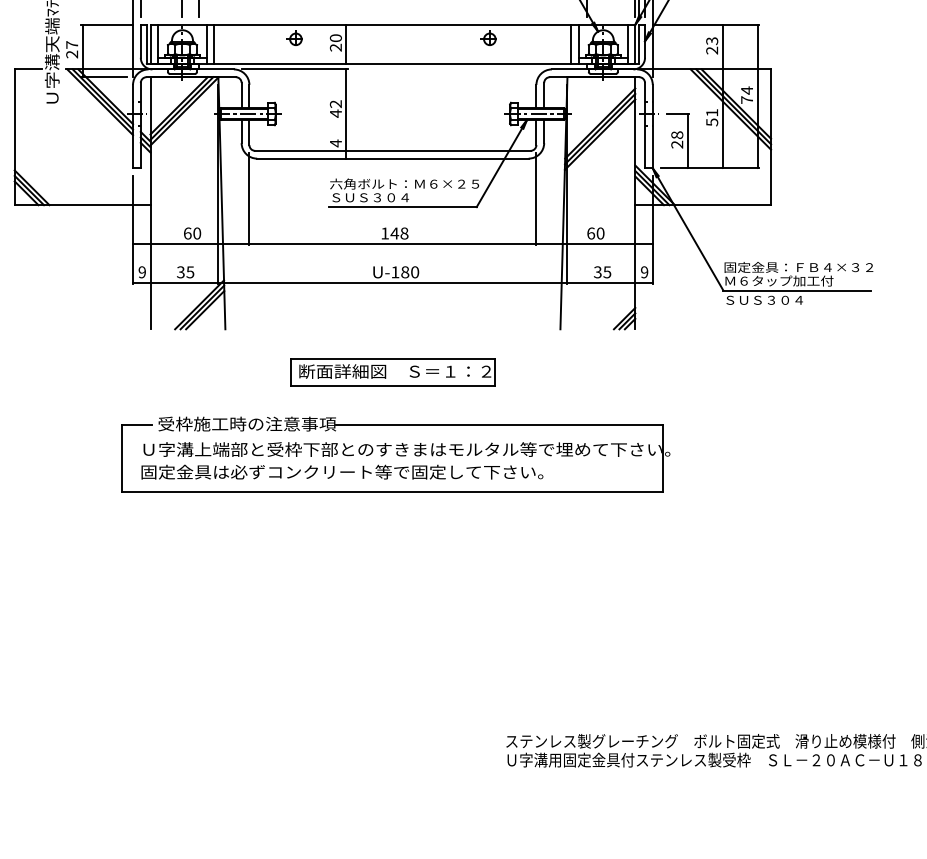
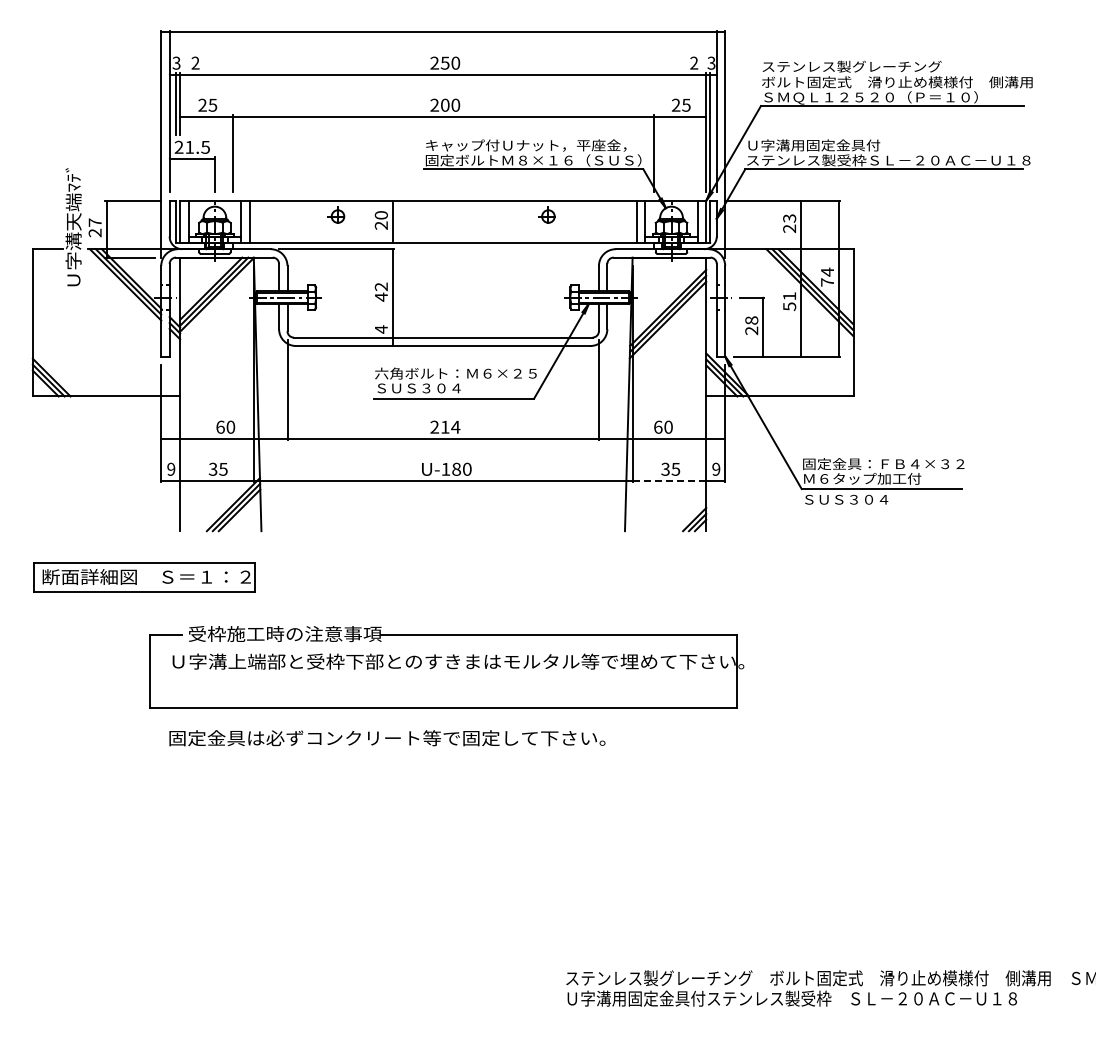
text: (395, 232) -> (445, 426), 148 -> 214
line: (601, 282) -> (669, 480), solid -> dashed
part: (393, 371) -> (144, 577), moved
text: (342, 472) -> (387, 738), moved

